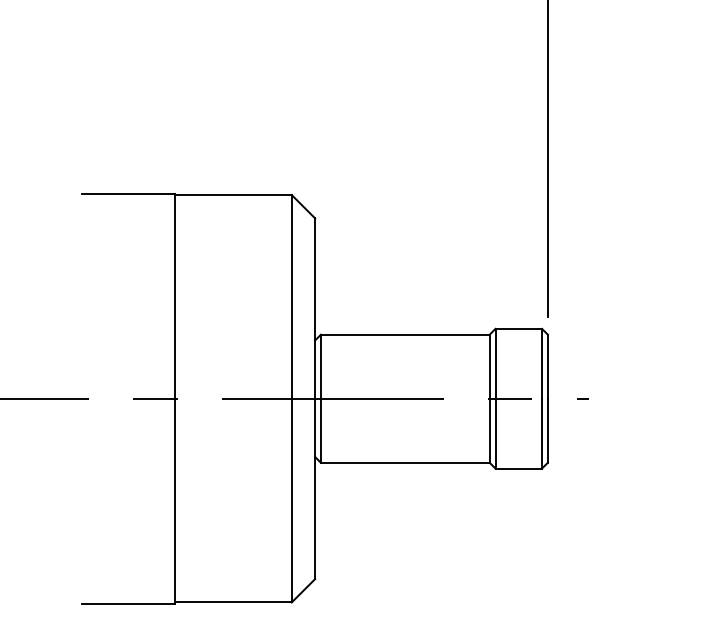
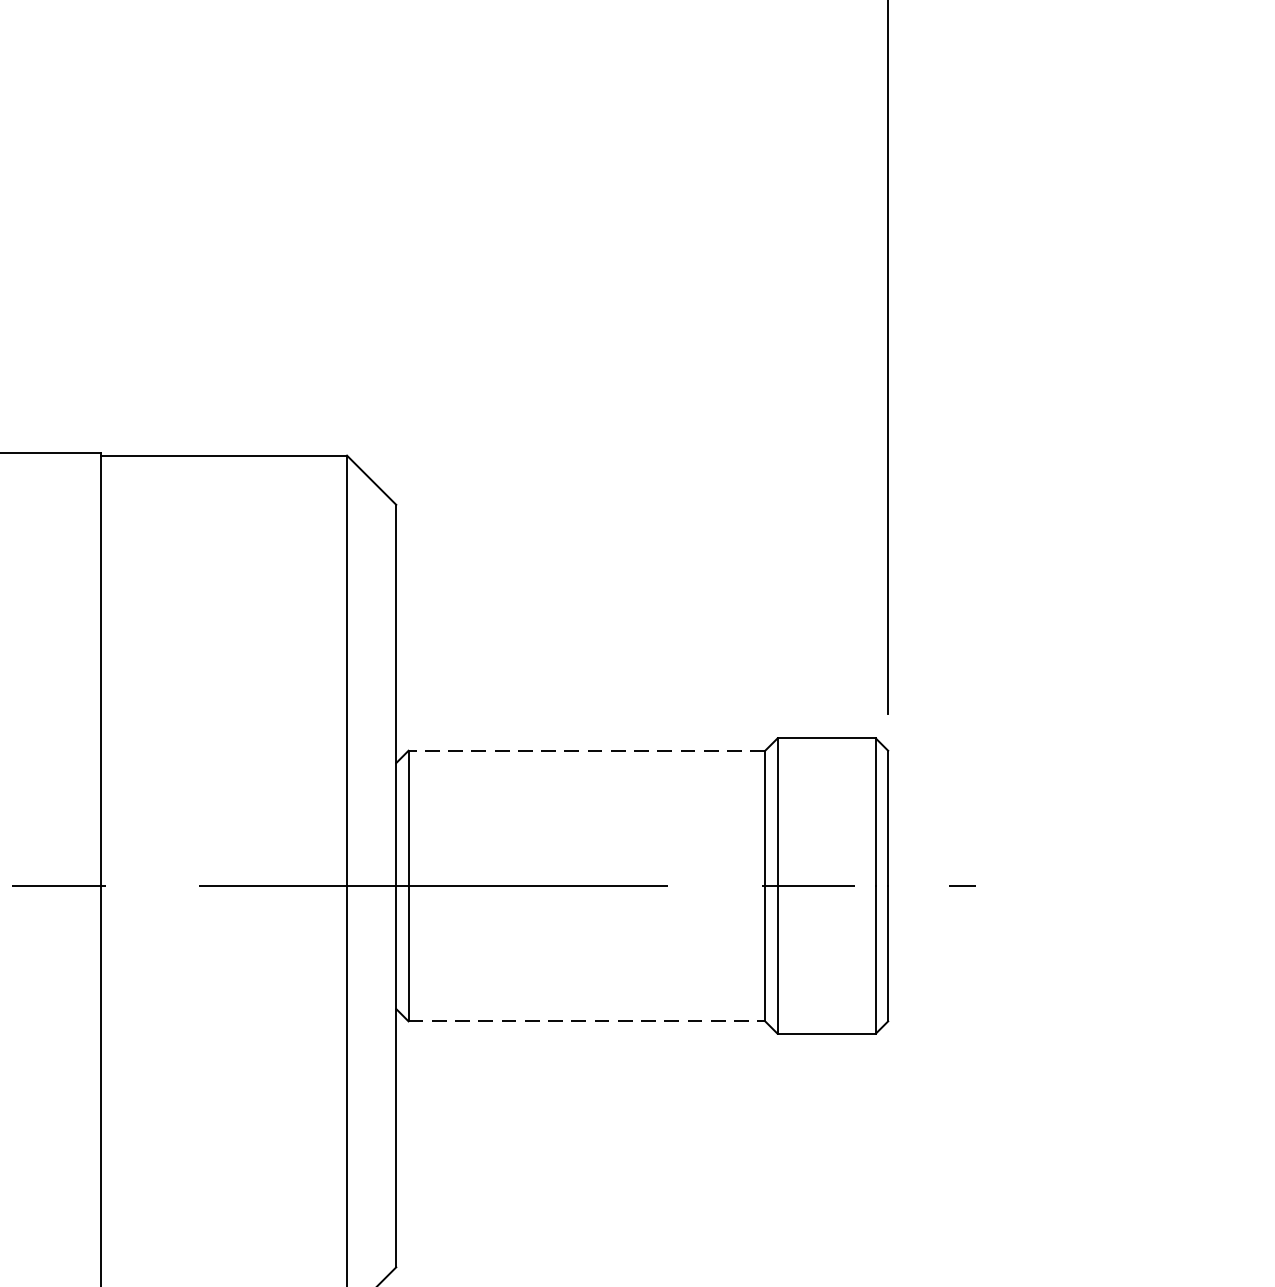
line: (404, 334) -> (585, 750), solid -> dashed
line: (405, 462) -> (587, 1020), solid -> dashed

